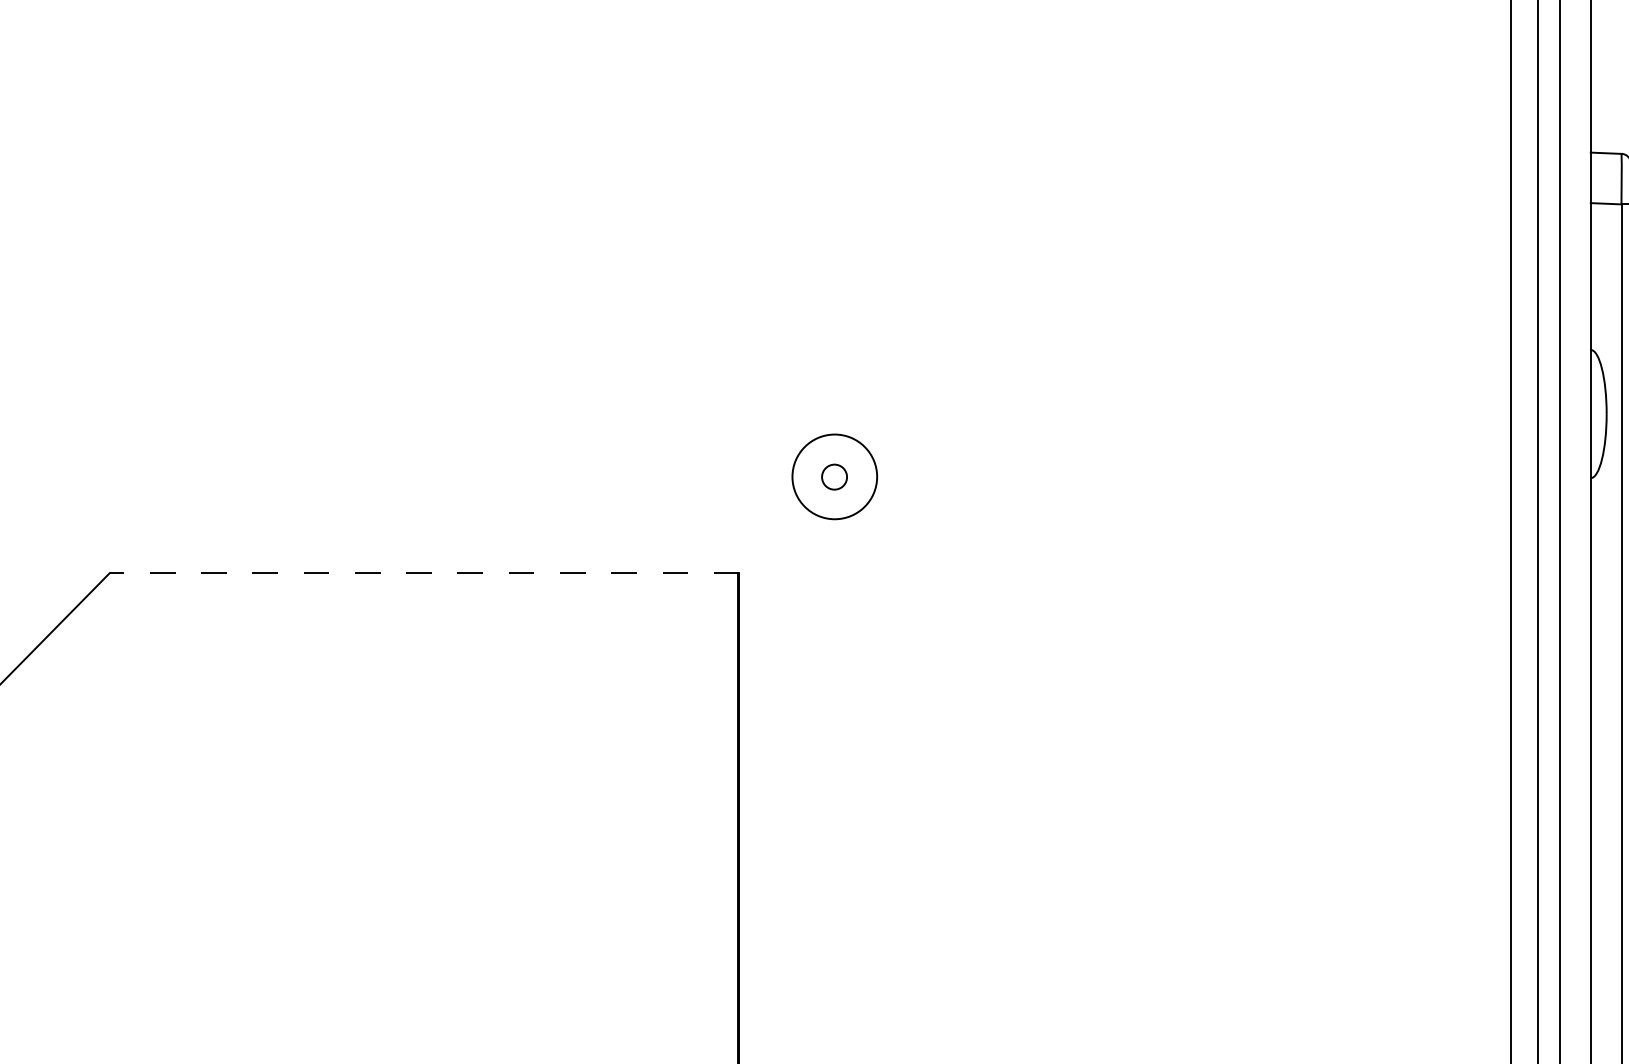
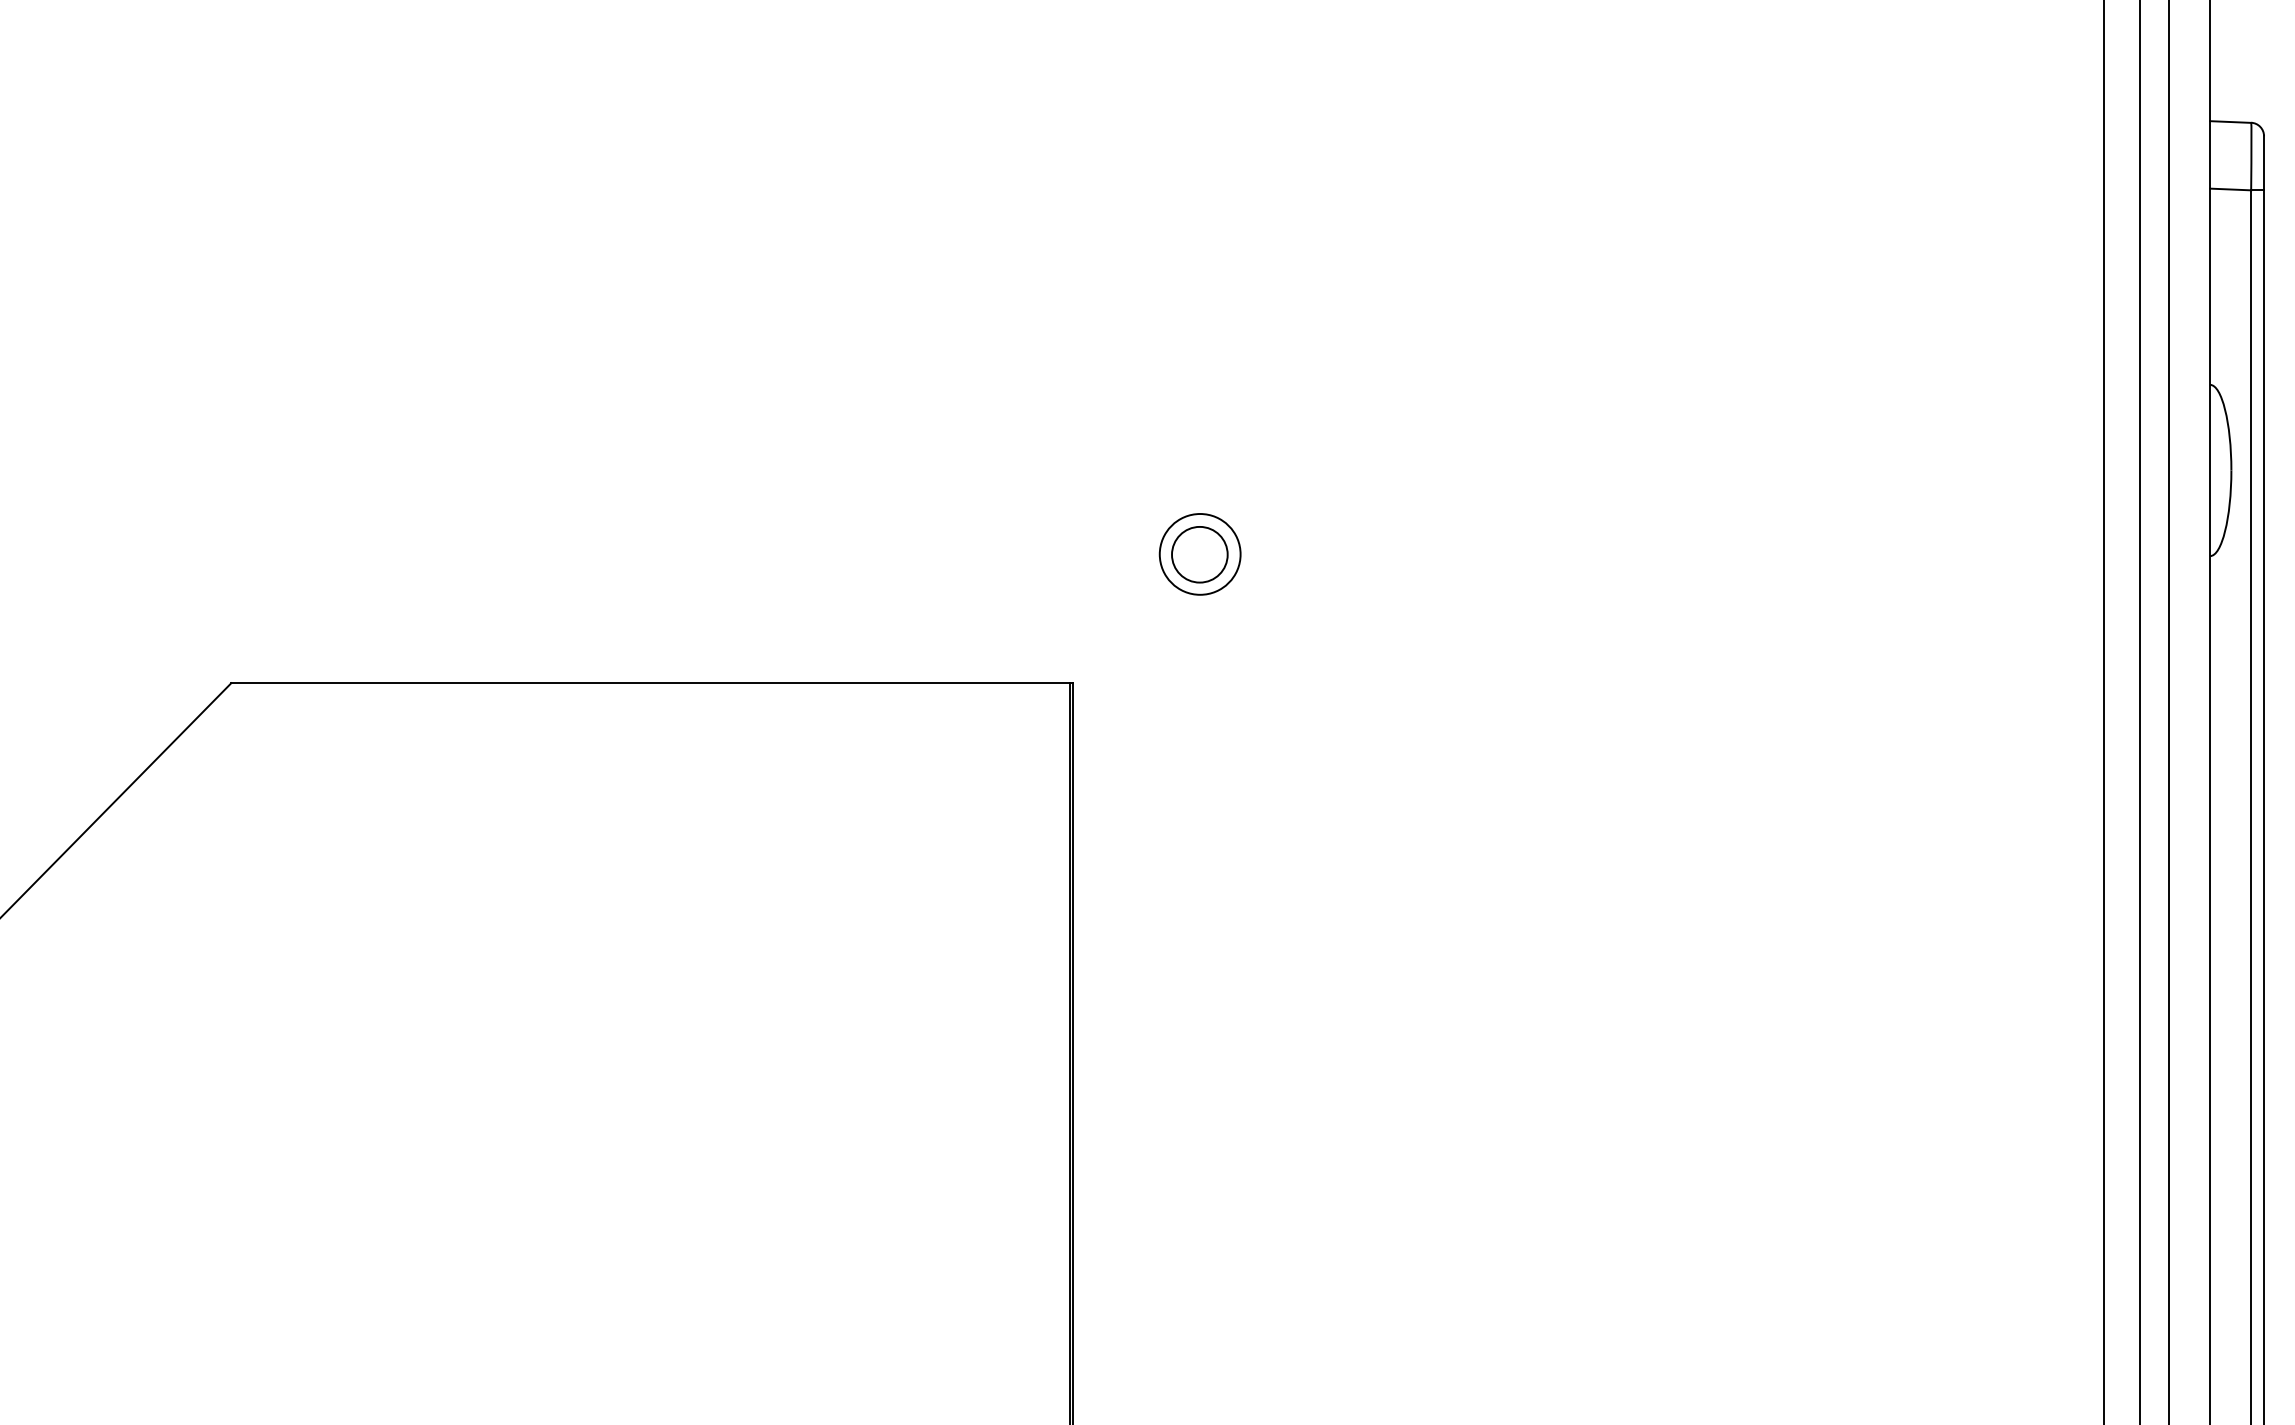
circle: (834, 476) -> (1199, 554), size x0.71
circle: (834, 476) -> (1199, 554), size x1.67
line: (424, 573) -> (652, 683), dashed -> solid

